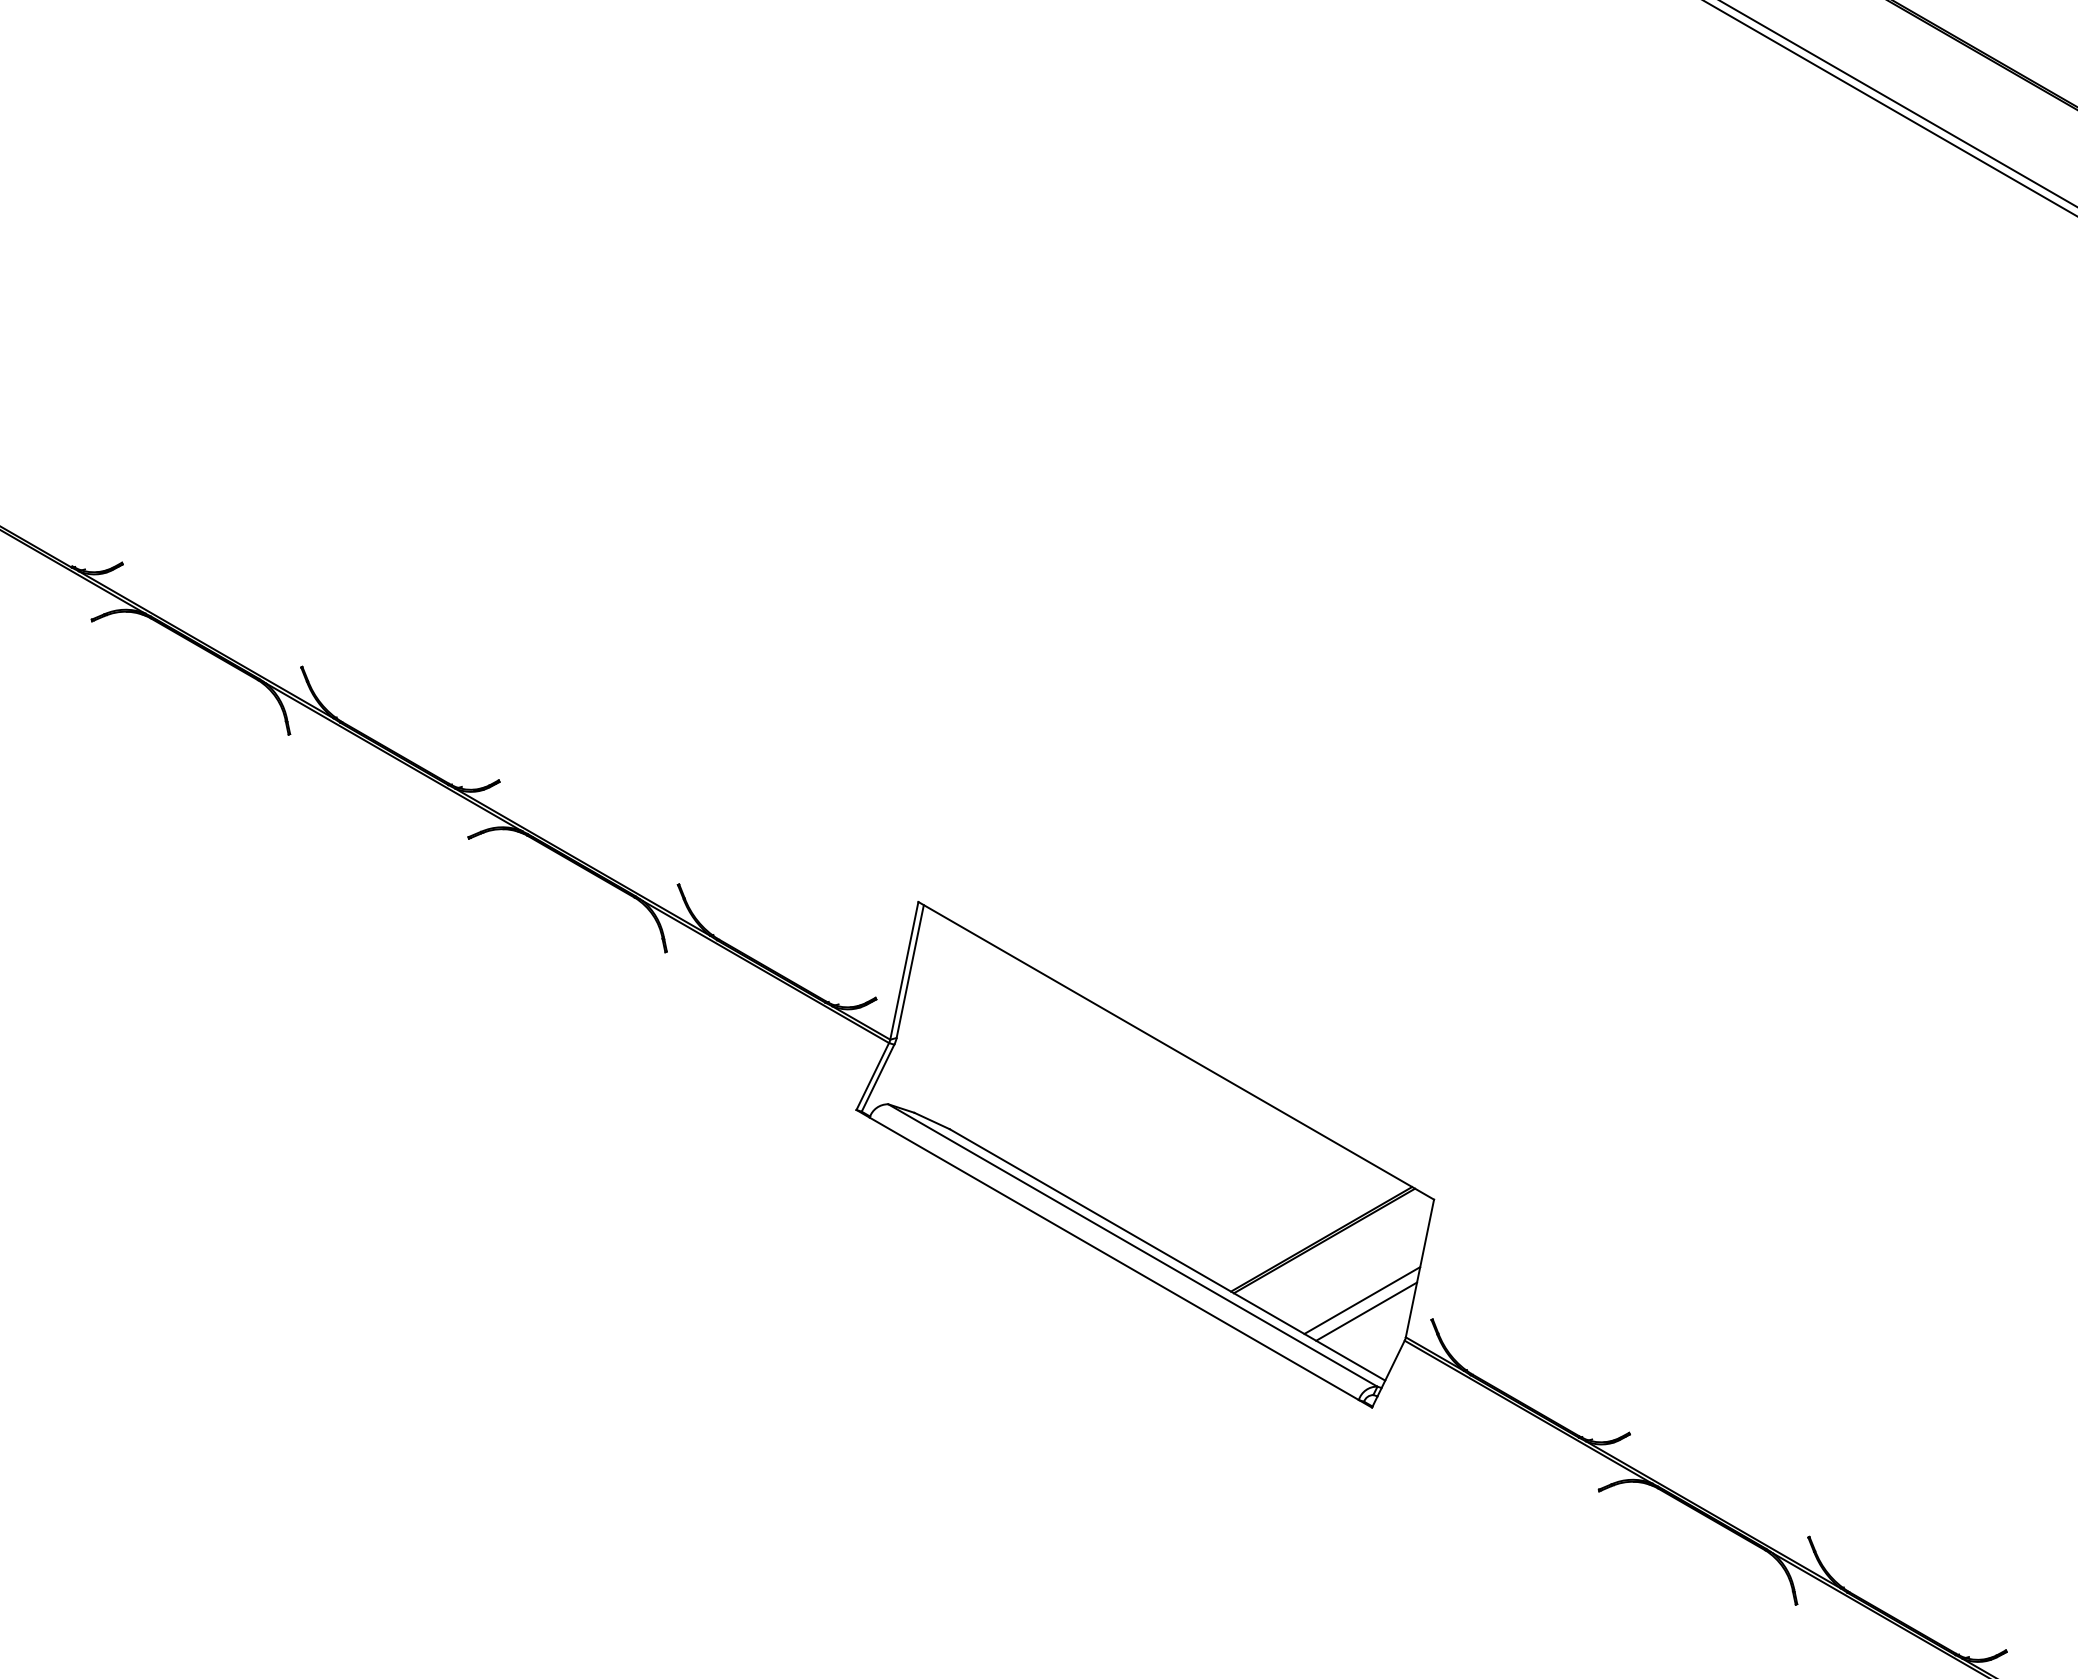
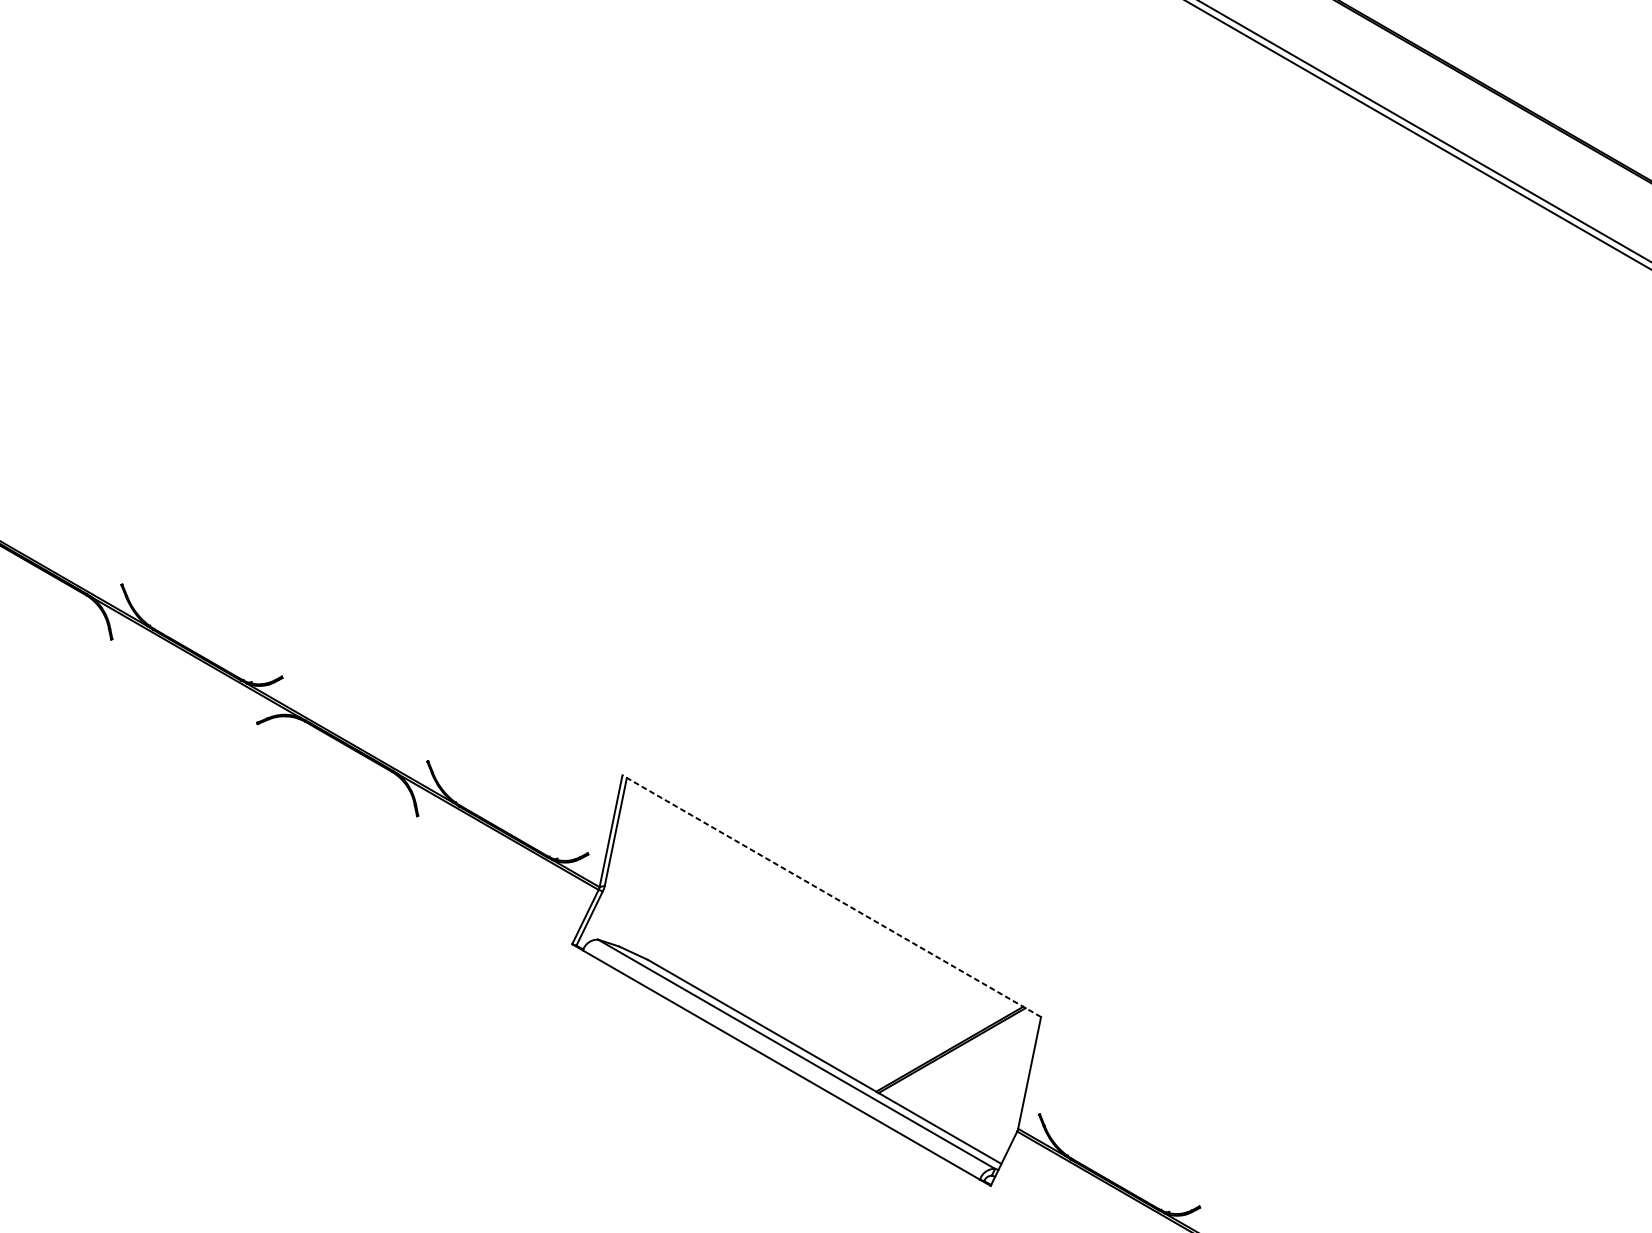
line: (1176, 1050) -> (831, 895), solid -> dashed
line: (1362, 1300) -> (982, 1098), removed
line: (1366, 1311) -> (986, 1107), removed

